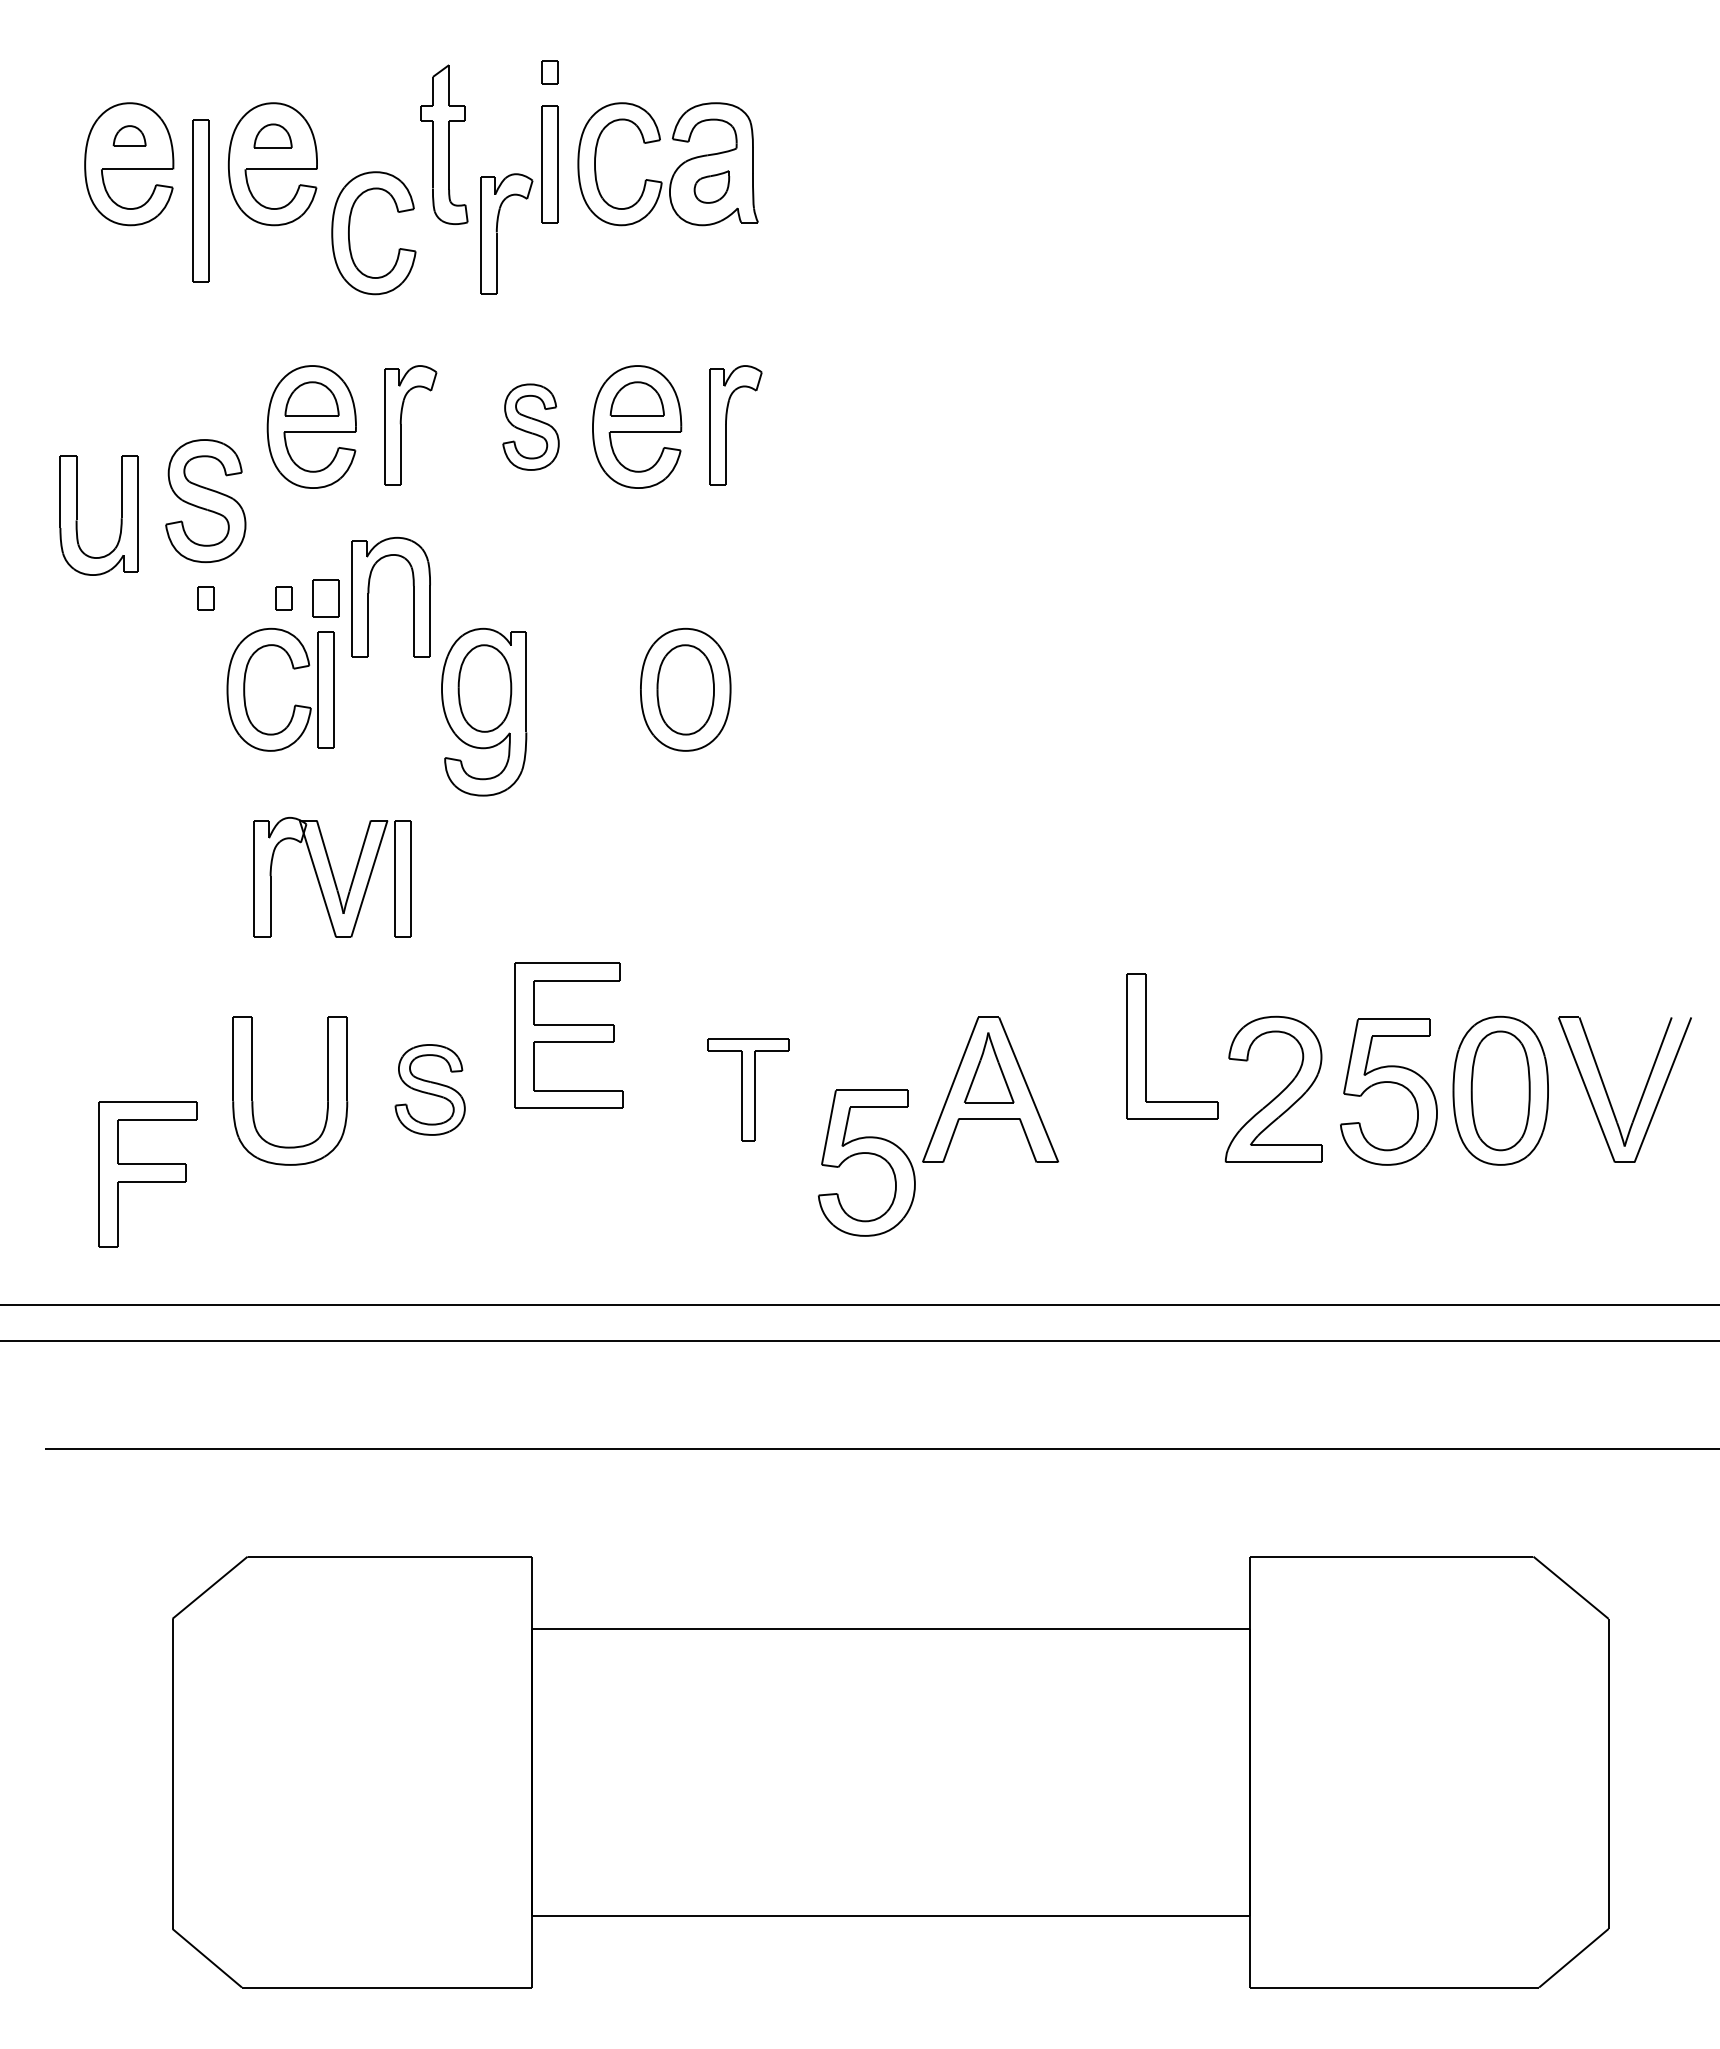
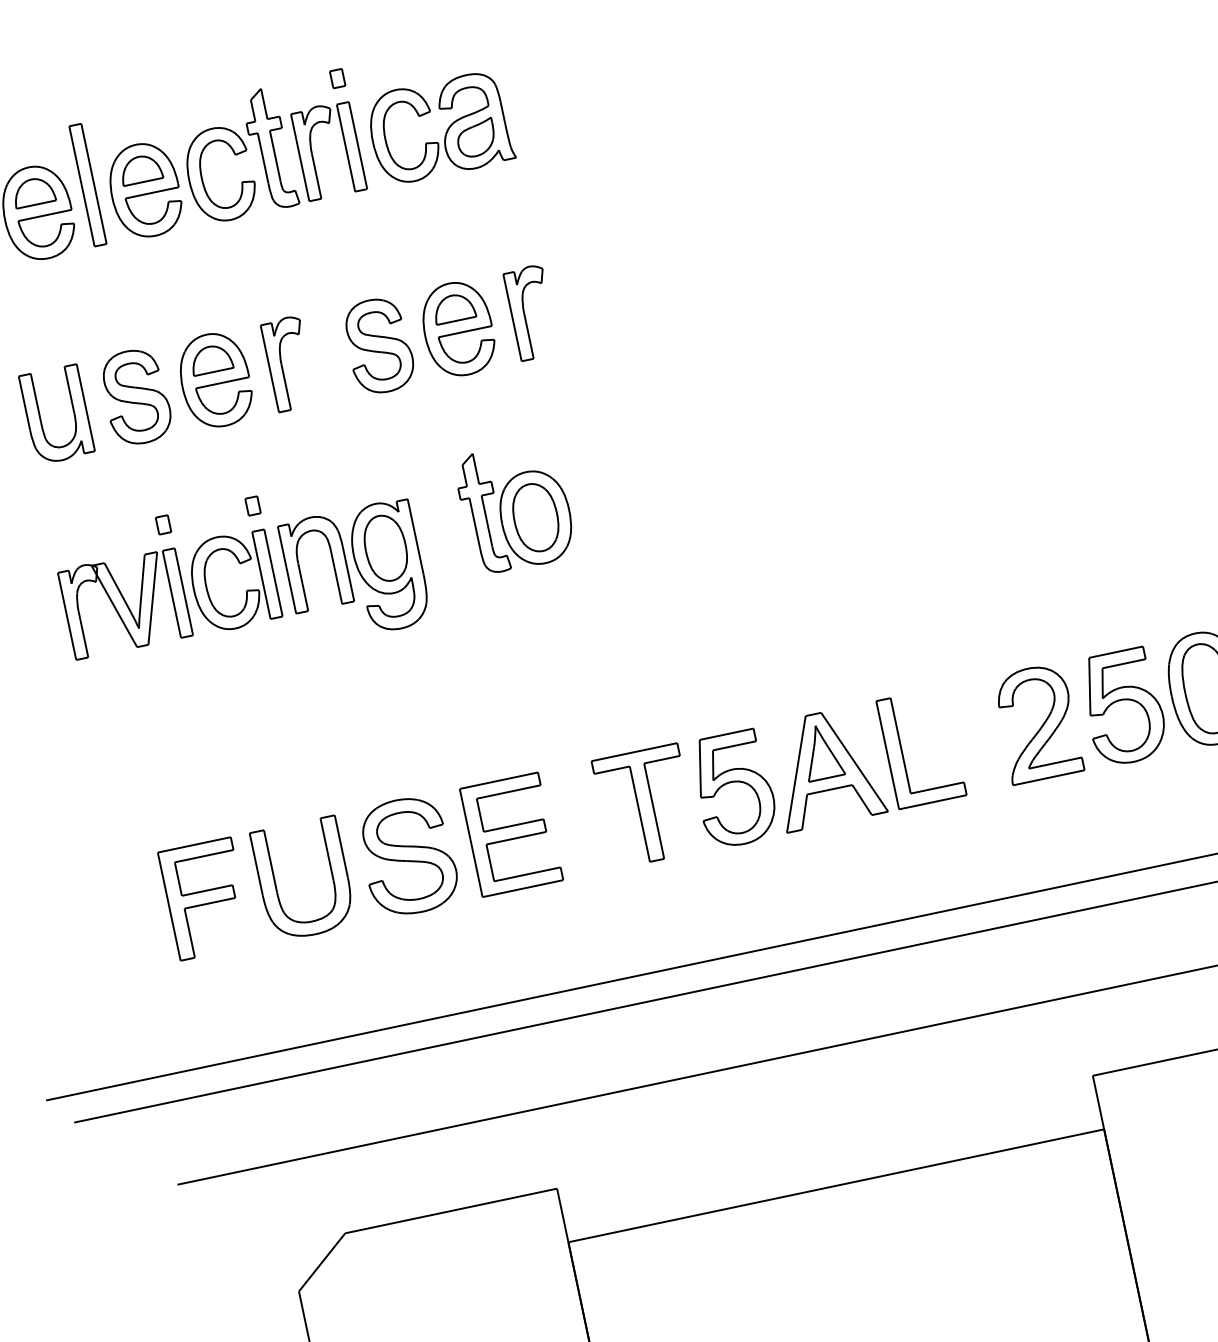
part: (129, 135) -> (33, 191), size x1.67
part: (272, 135) -> (140, 169), size x1.43
part: (711, 186) -> (475, 138), size x1.43
part: (200, 200) -> (87, 184), moved
part: (349, 233) -> (202, 178), moved
part: (497, 233) -> (312, 153), moved
part: (530, 427) -> (378, 346), size x1.43
part: (205, 501) -> (136, 397), moved
part: (77, 515) -> (40, 418), moved
part: (369, 593) -> (299, 563), moved
part: (283, 598) -> (221, 512), removed
part: (325, 598) -> (252, 506), size x0.62
part: (617, 670) -> (481, 513), added
part: (332, 877) -> (125, 603), moved
part: (568, 1035) -> (511, 834), moved
part: (1146, 1046) -> (902, 751), moved
part: (429, 1089) -> (407, 856), size x1.67
part: (748, 1089) -> (645, 805), size x1.43
part: (868, 1154) -> (734, 782), moved
part: (147, 1174) -> (205, 898), moved

